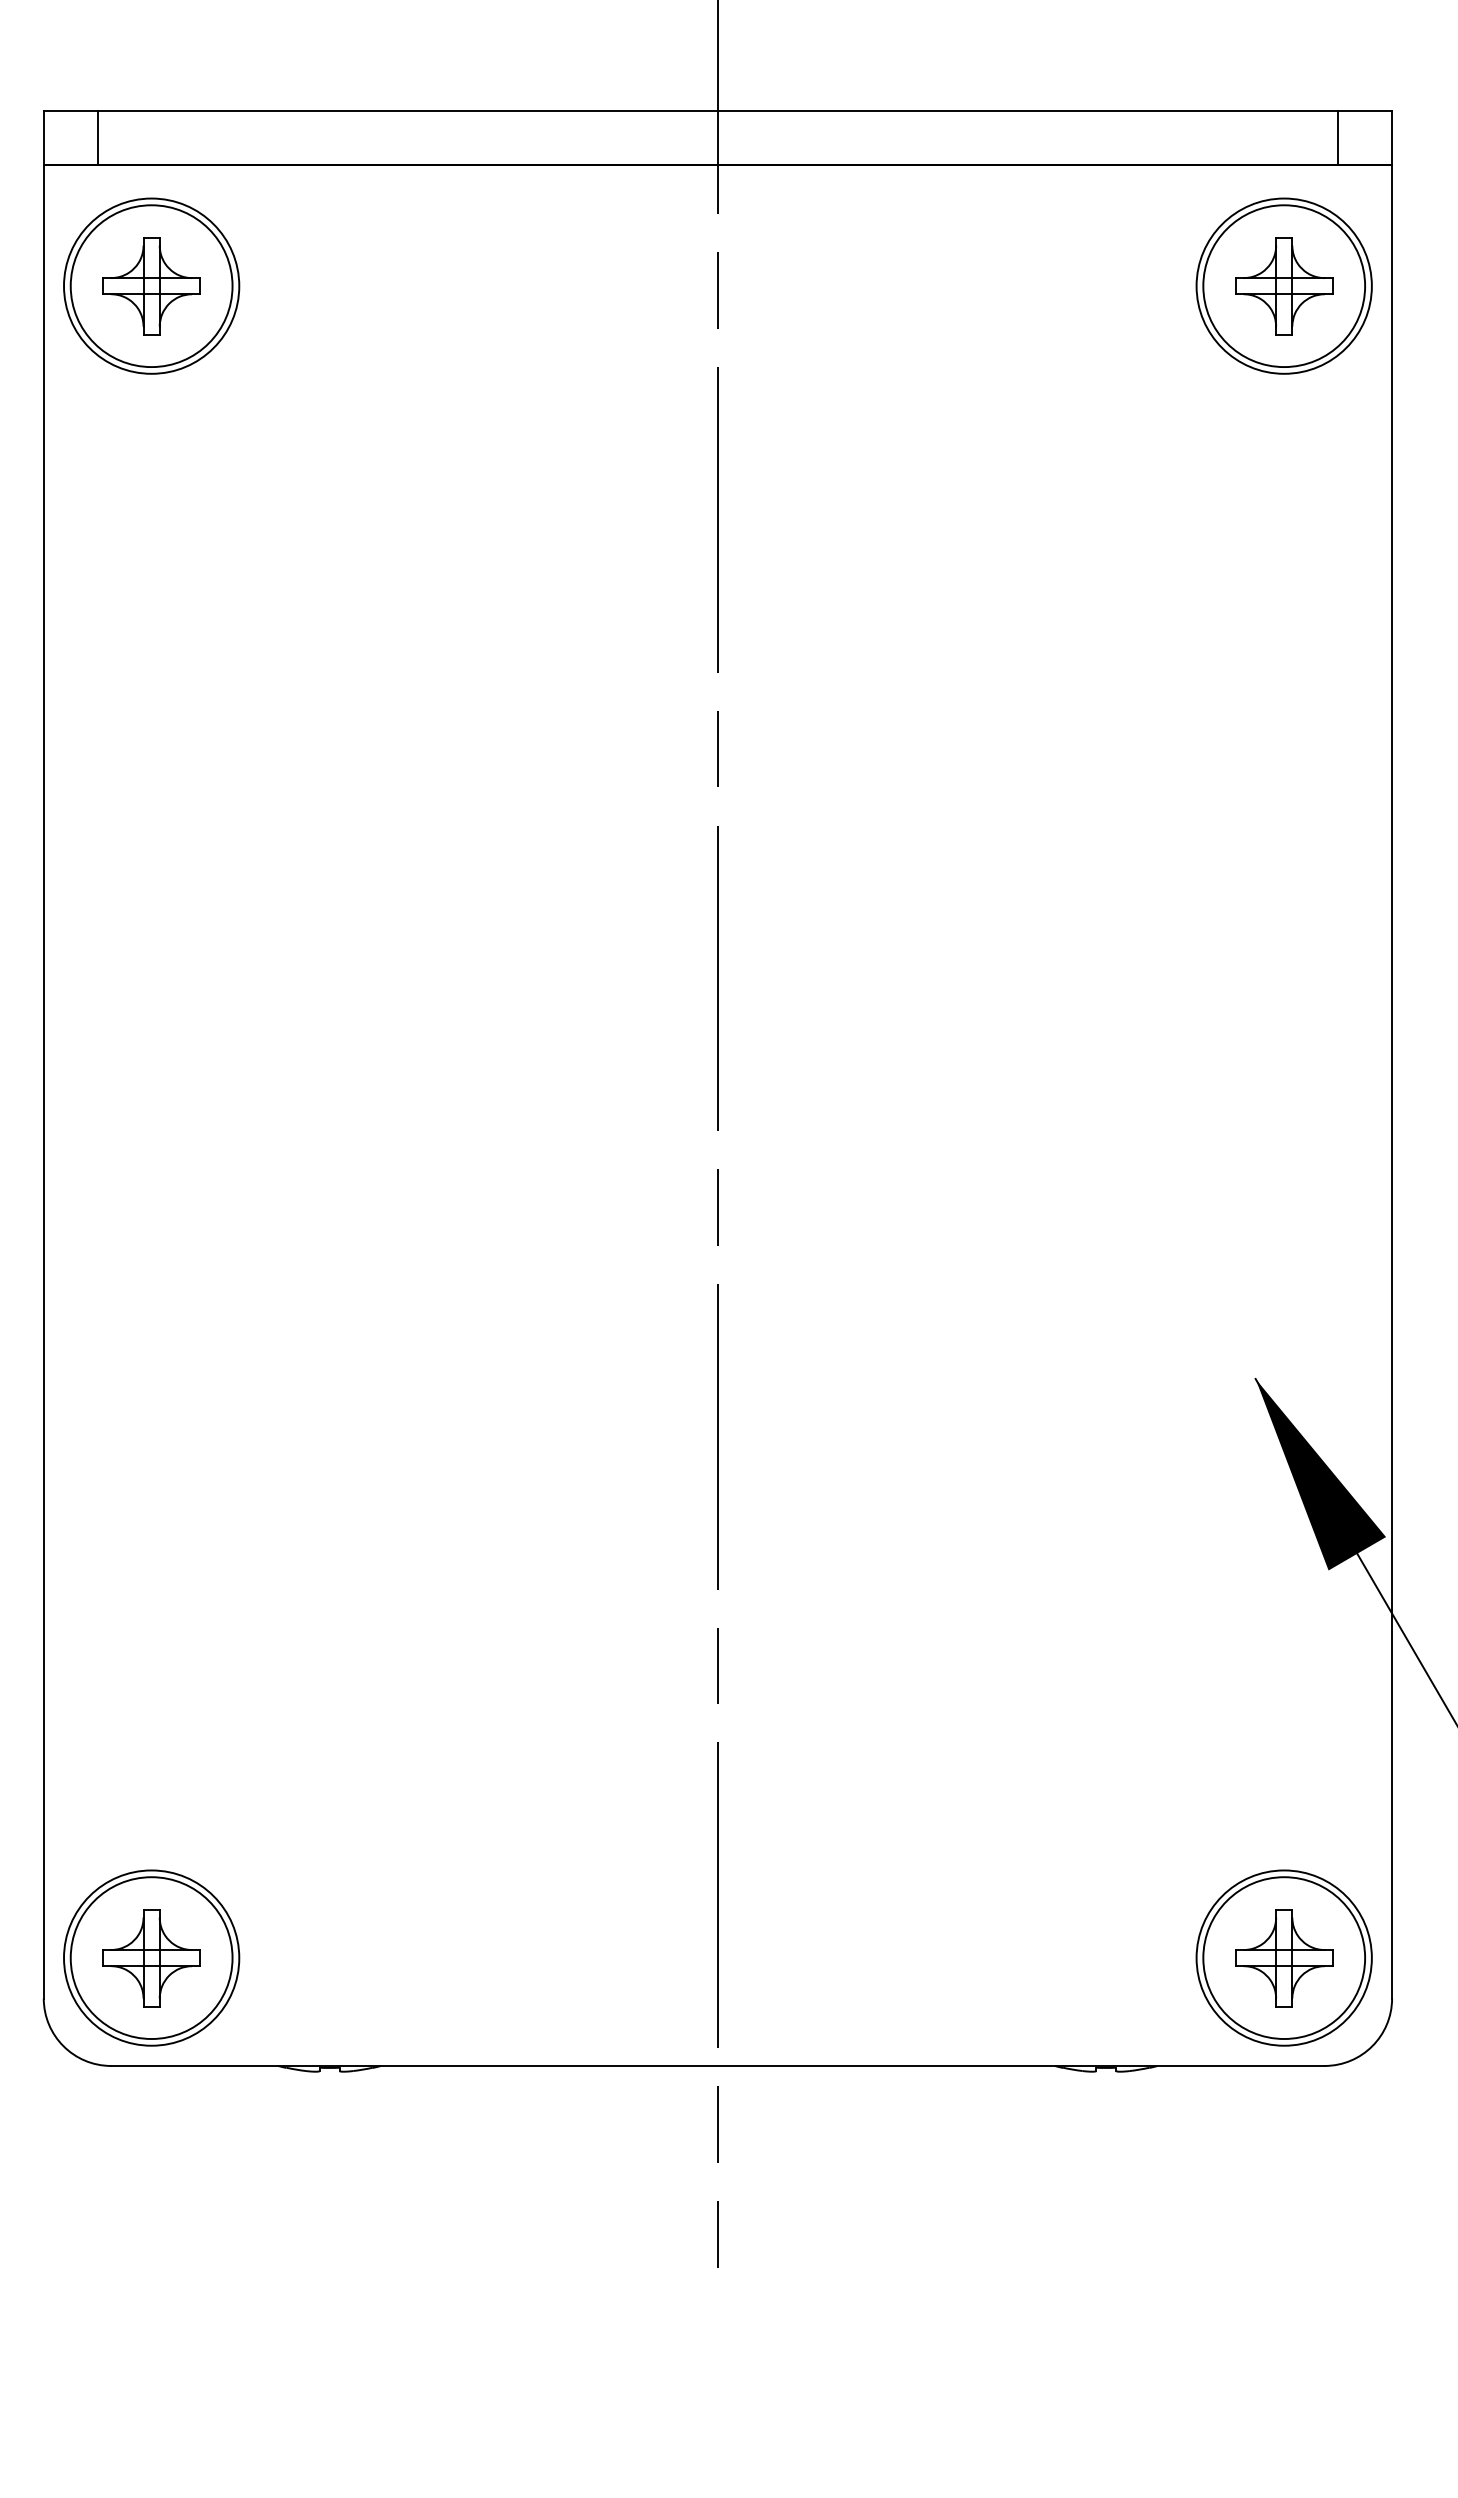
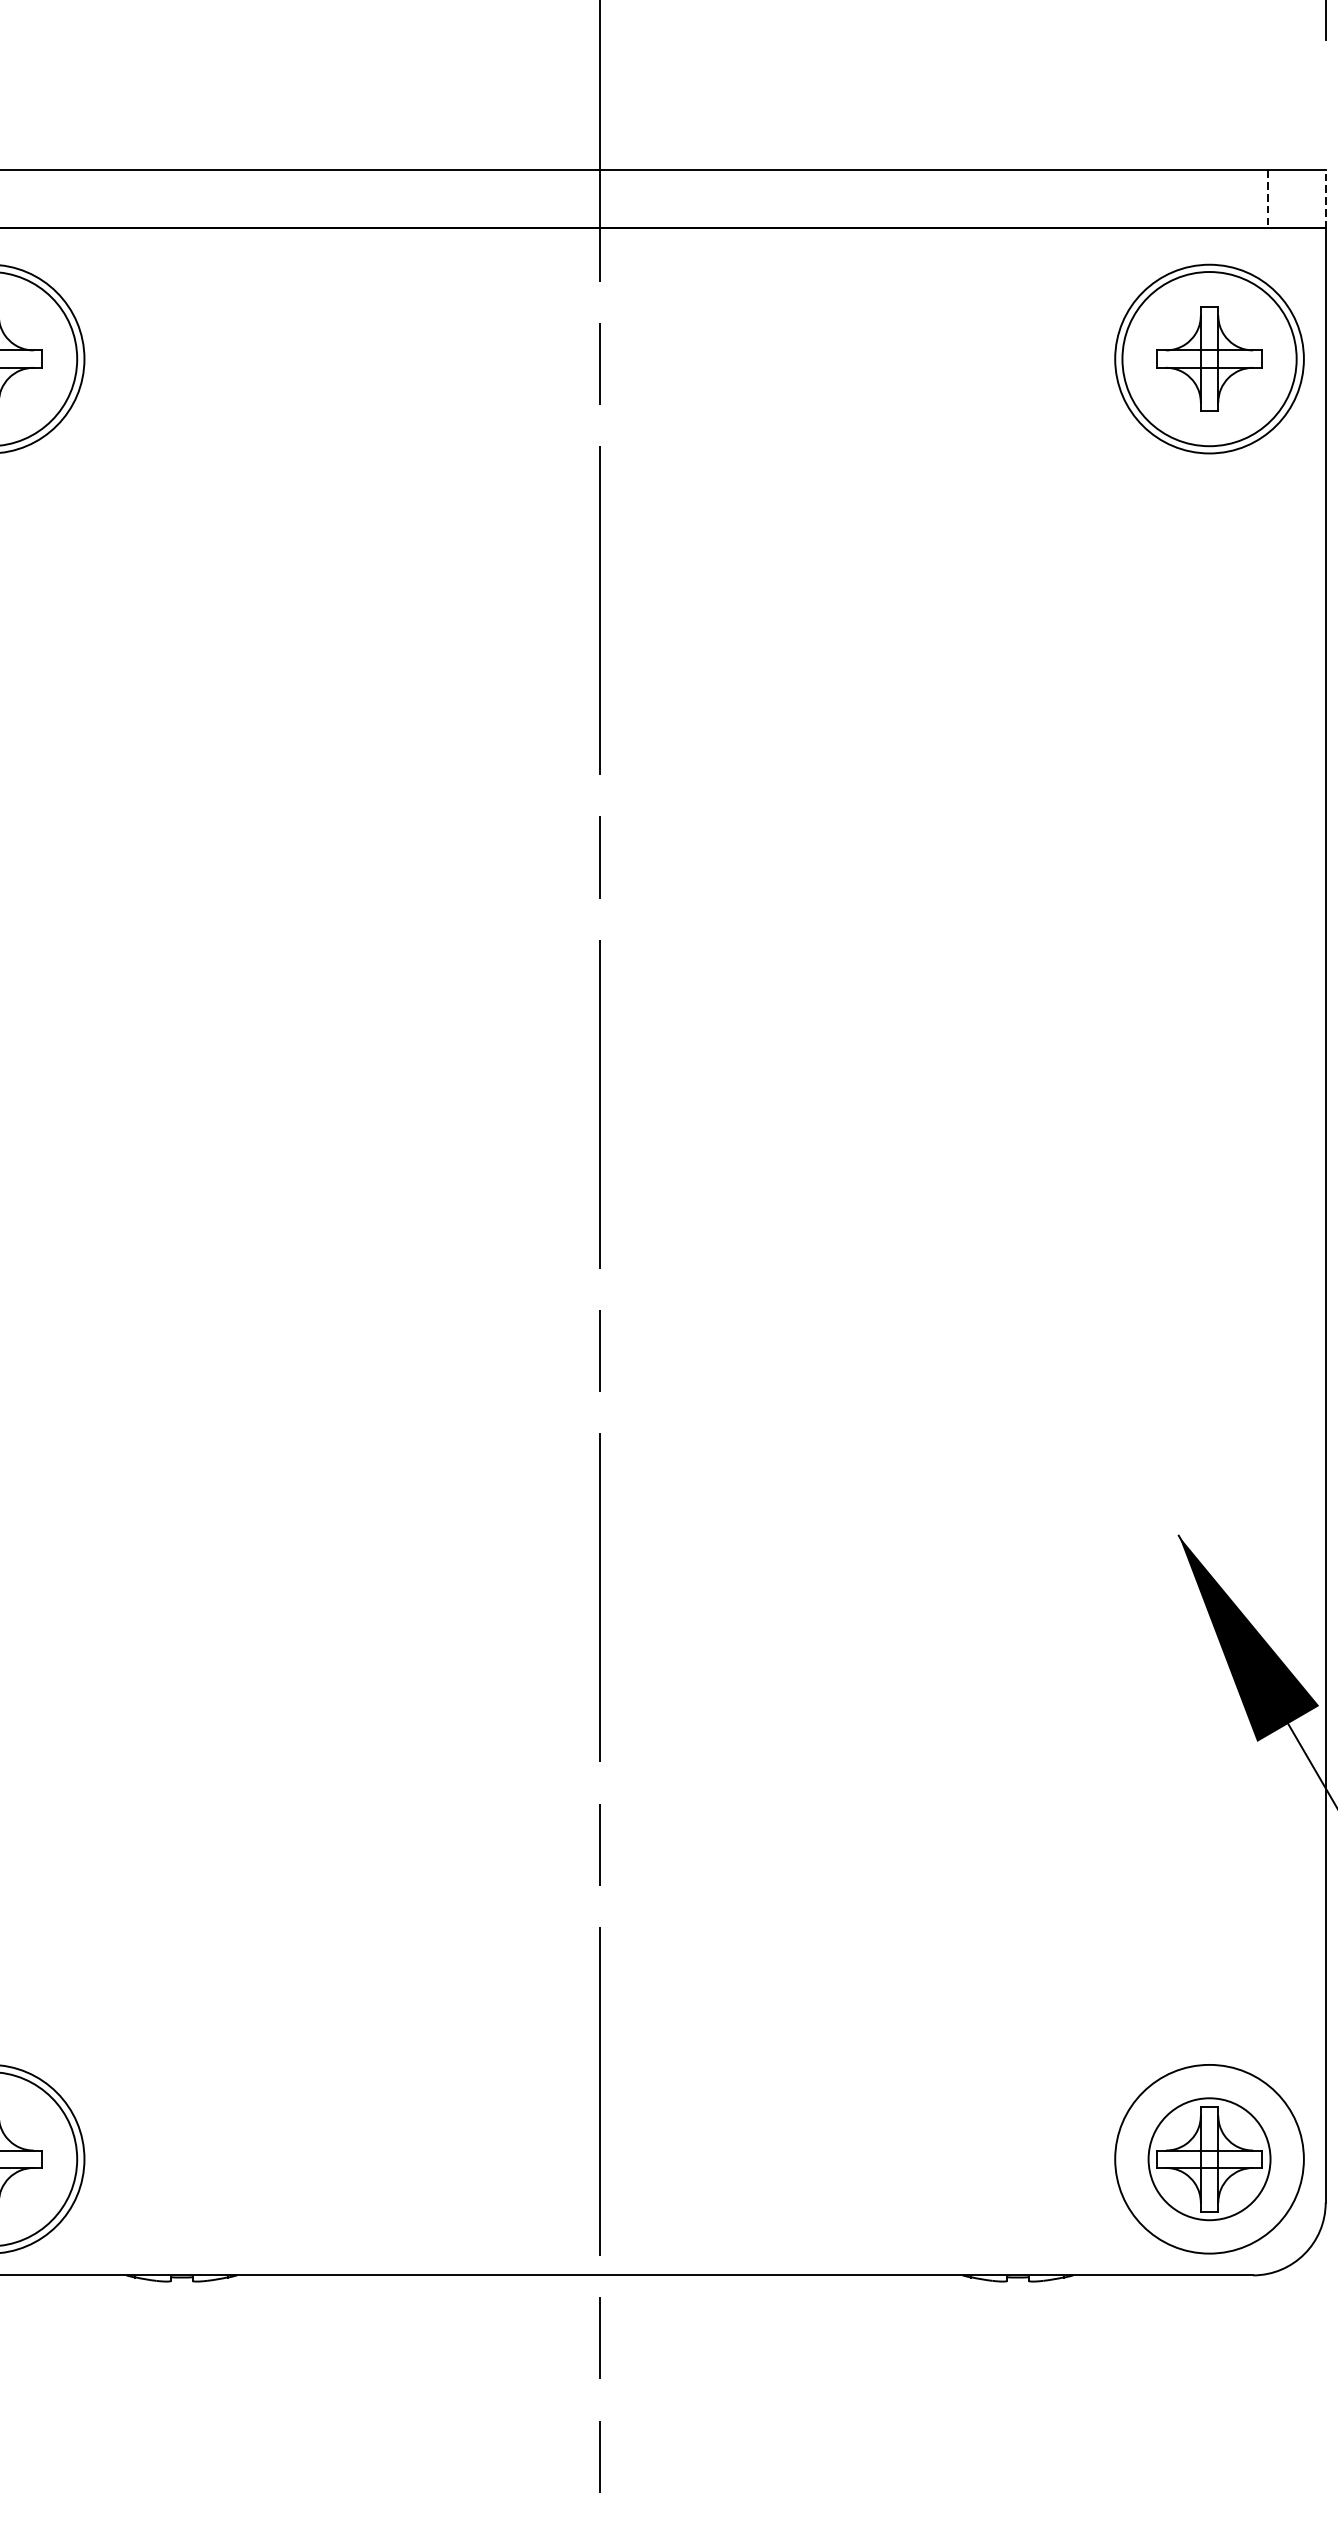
line: (1338, 137) -> (1267, 199), solid -> dashed
line: (1392, 137) -> (1326, 199), solid -> dashed
circle: (1284, 1958) -> (1209, 2159), size x0.7

